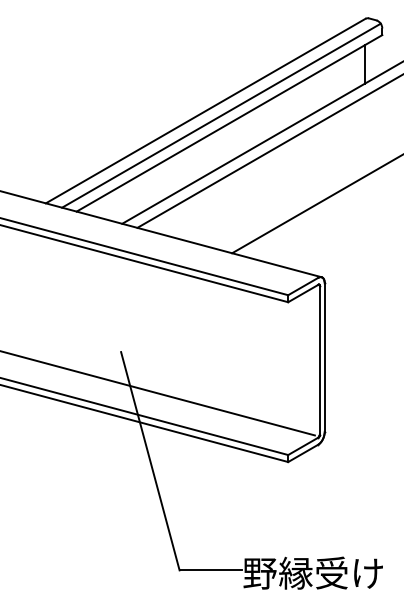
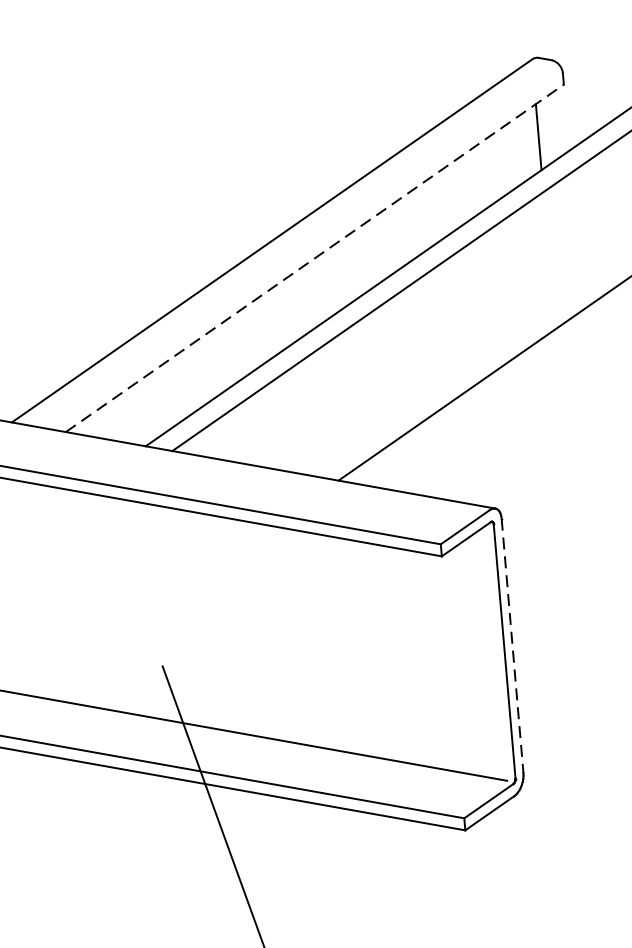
line: (221, 115) -> (299, 246), removed
line: (229, 123) -> (314, 258), solid -> dashed
line: (324, 358) -> (512, 647), solid -> dashed

